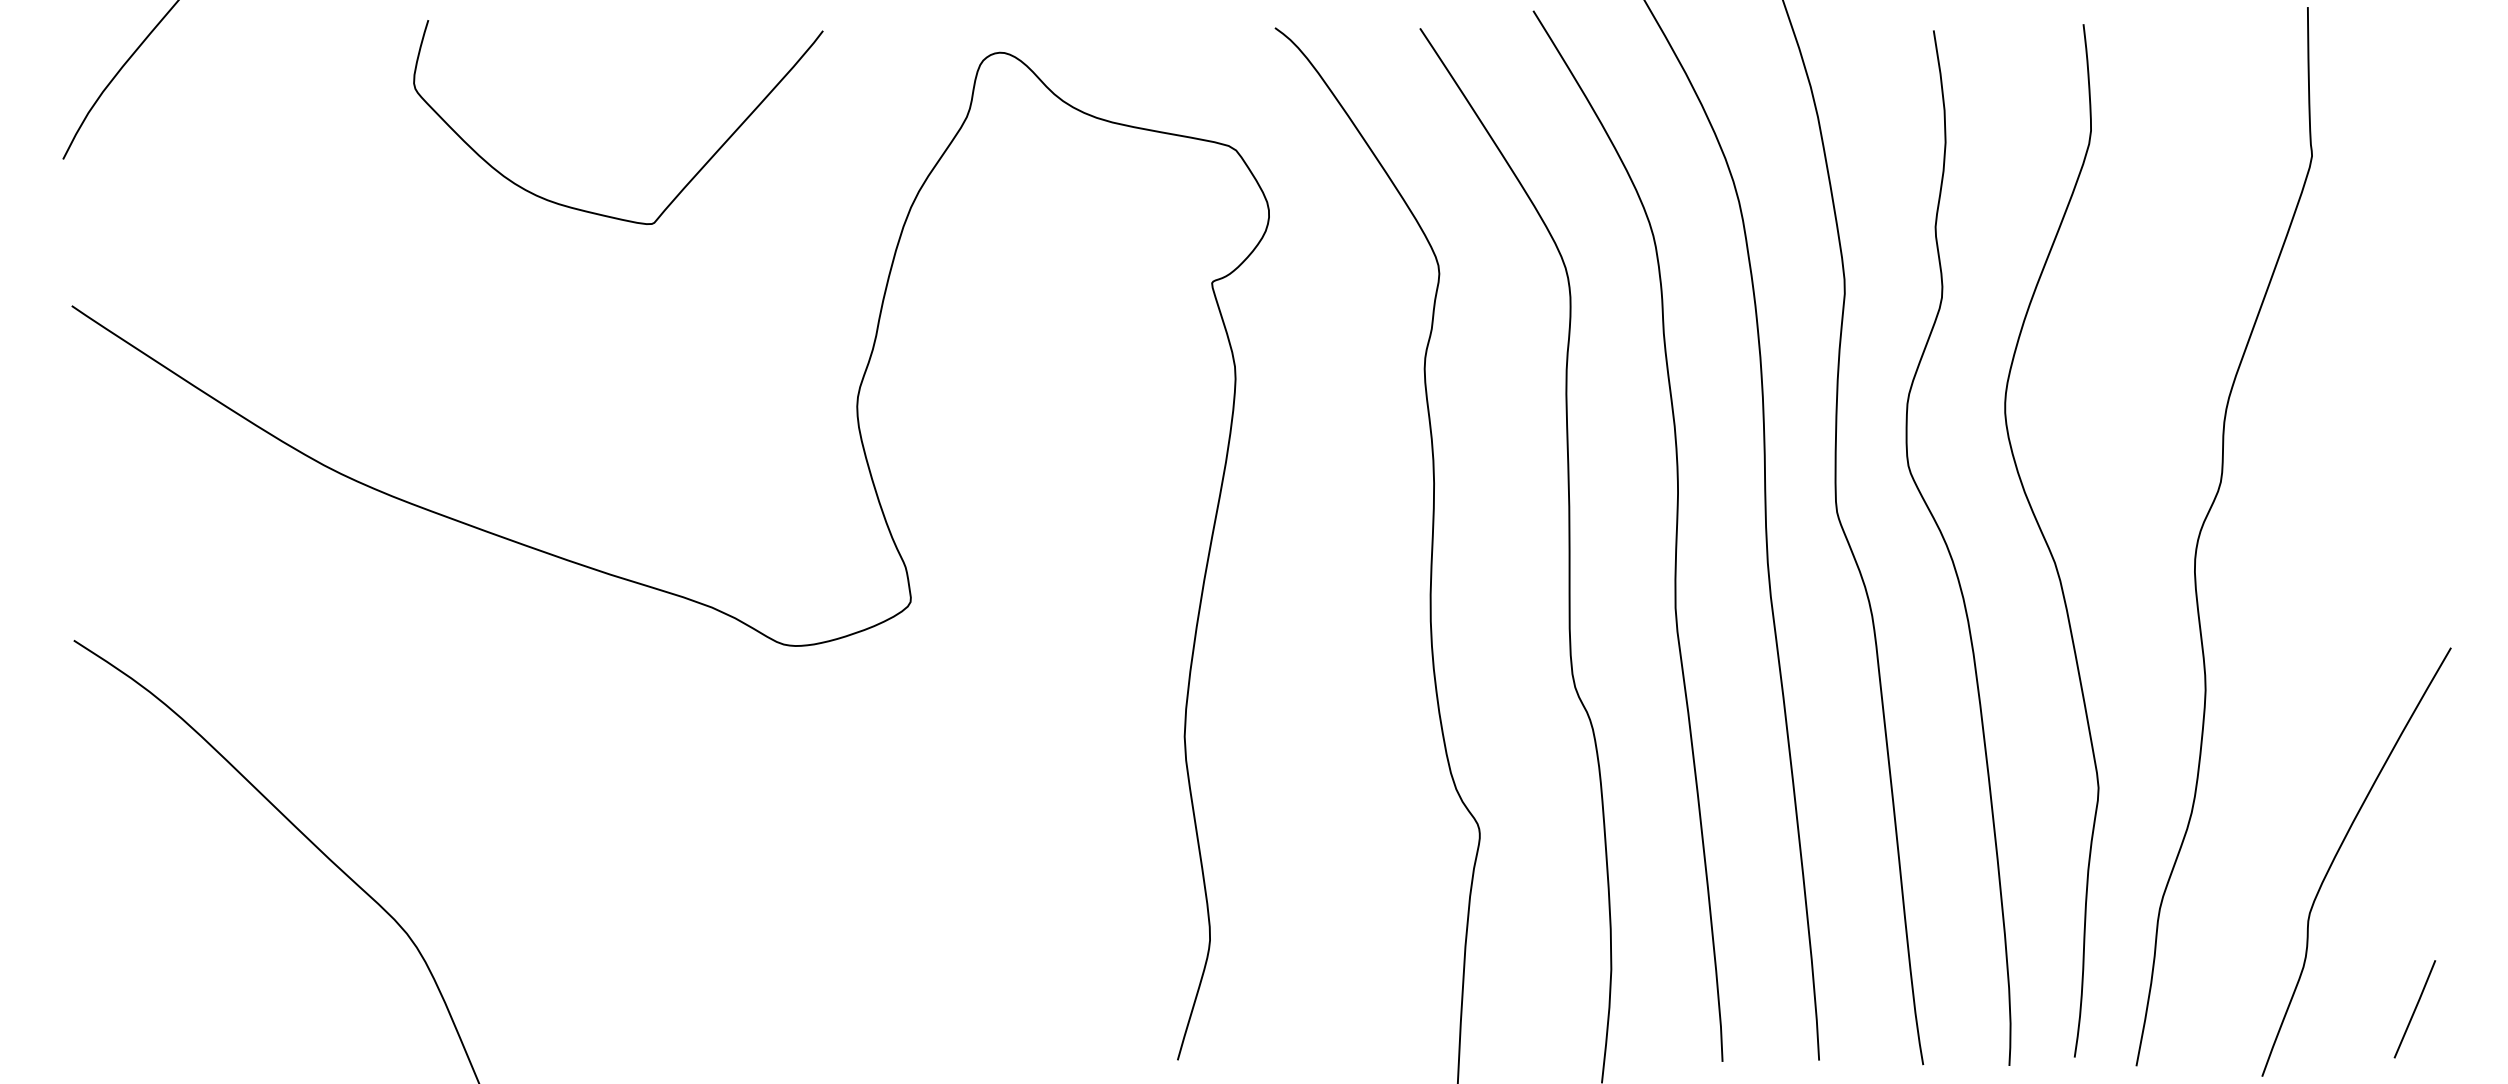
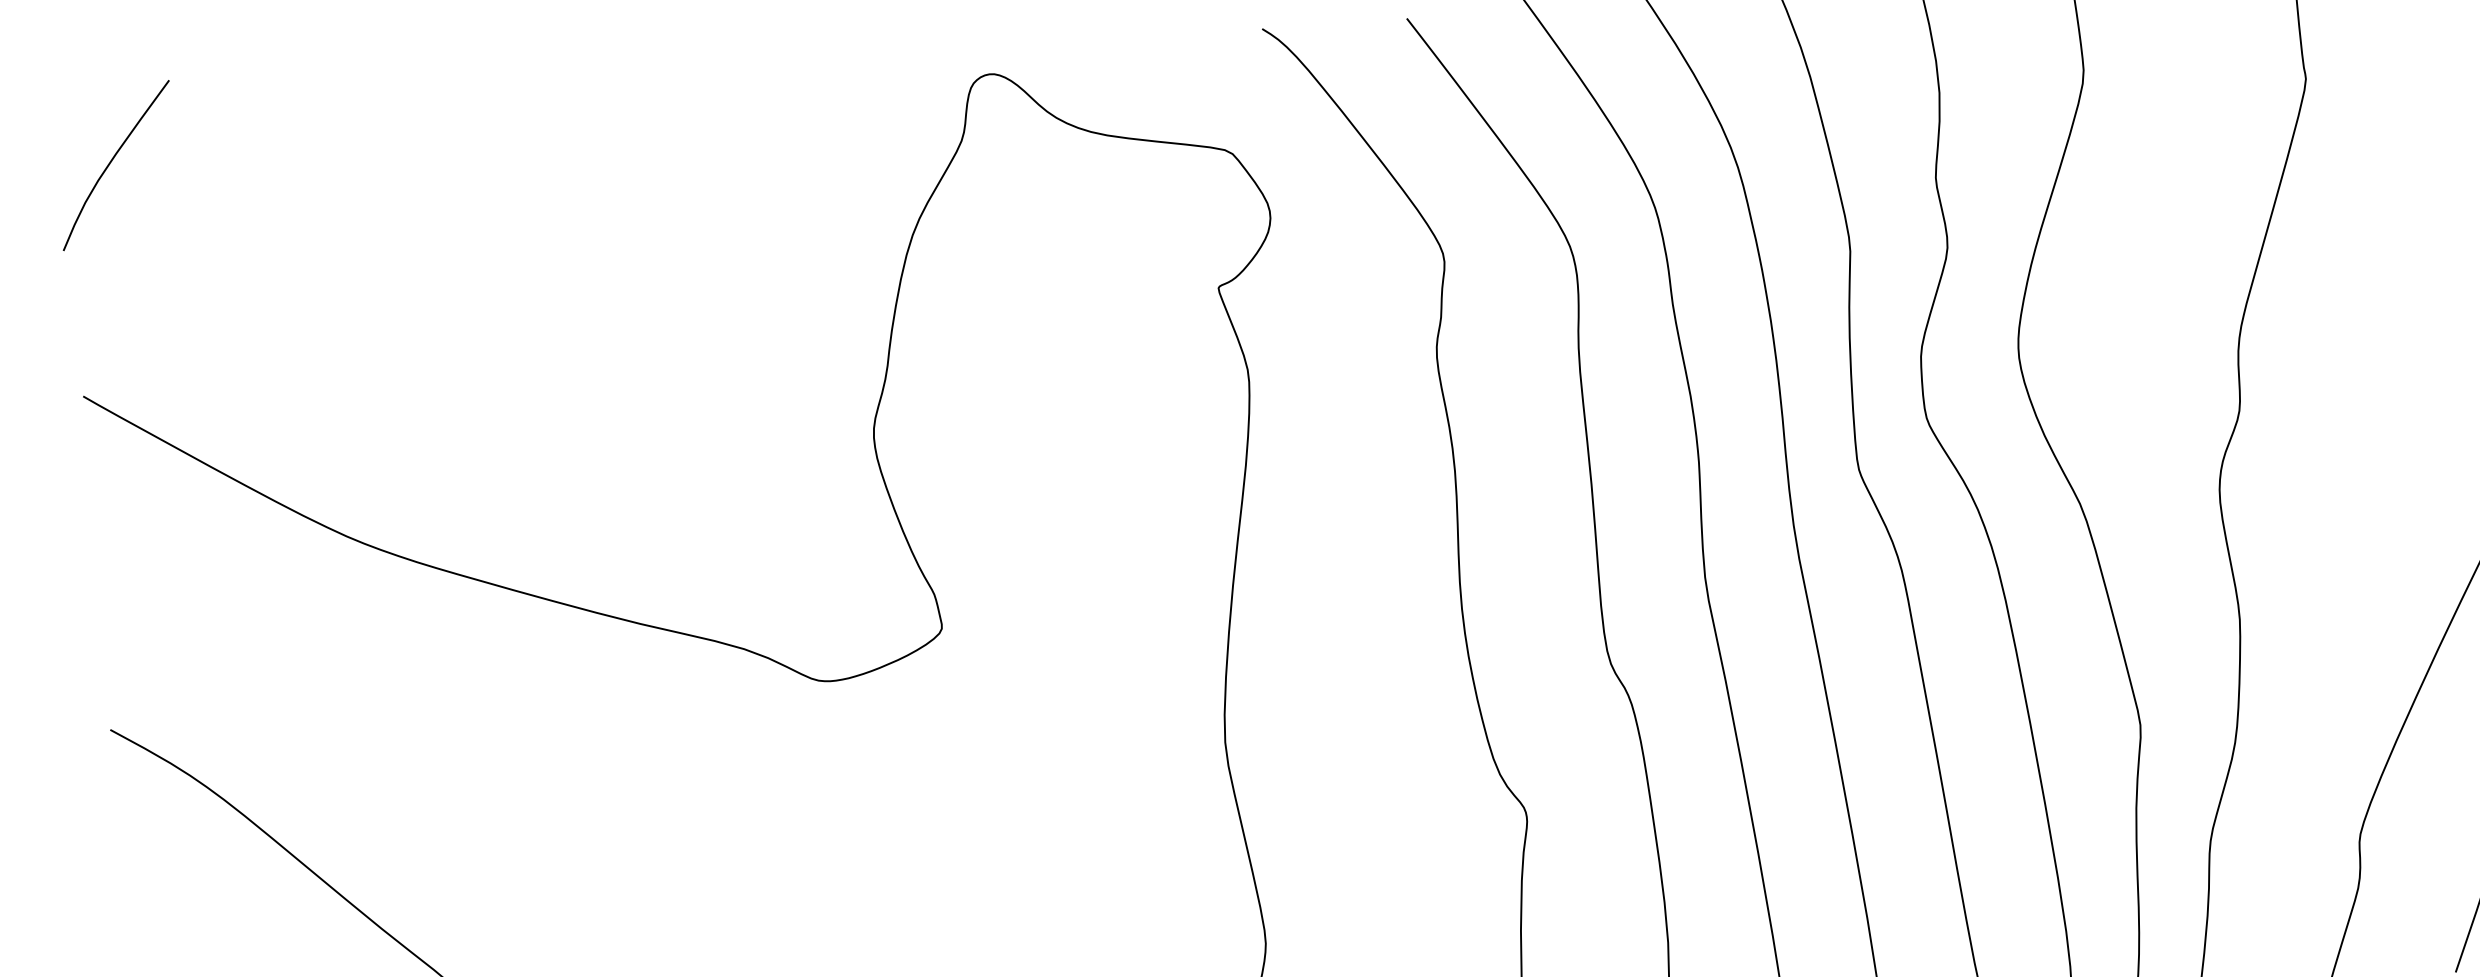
curve: (688, 181) -> (688, 226), removed

